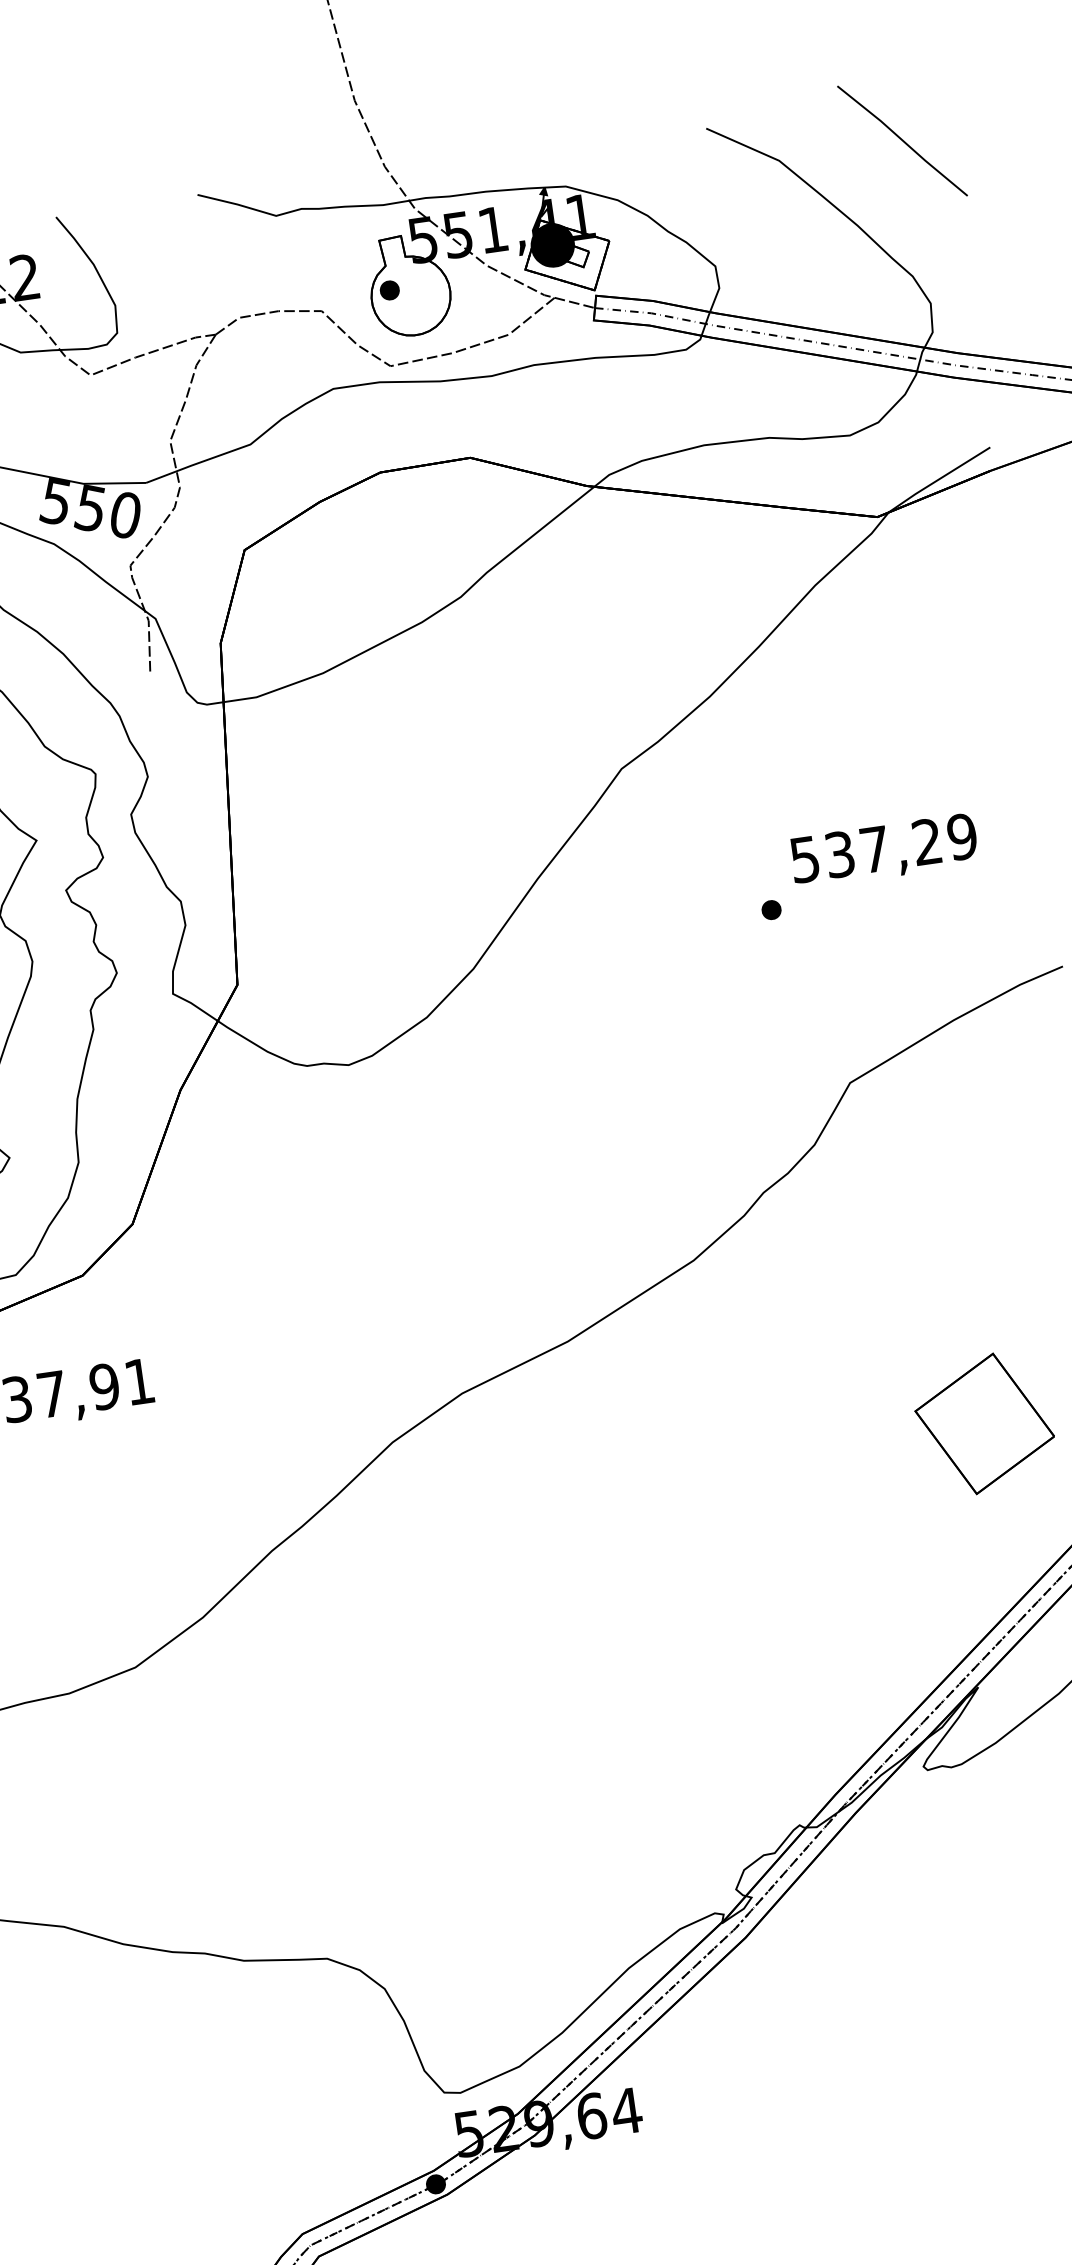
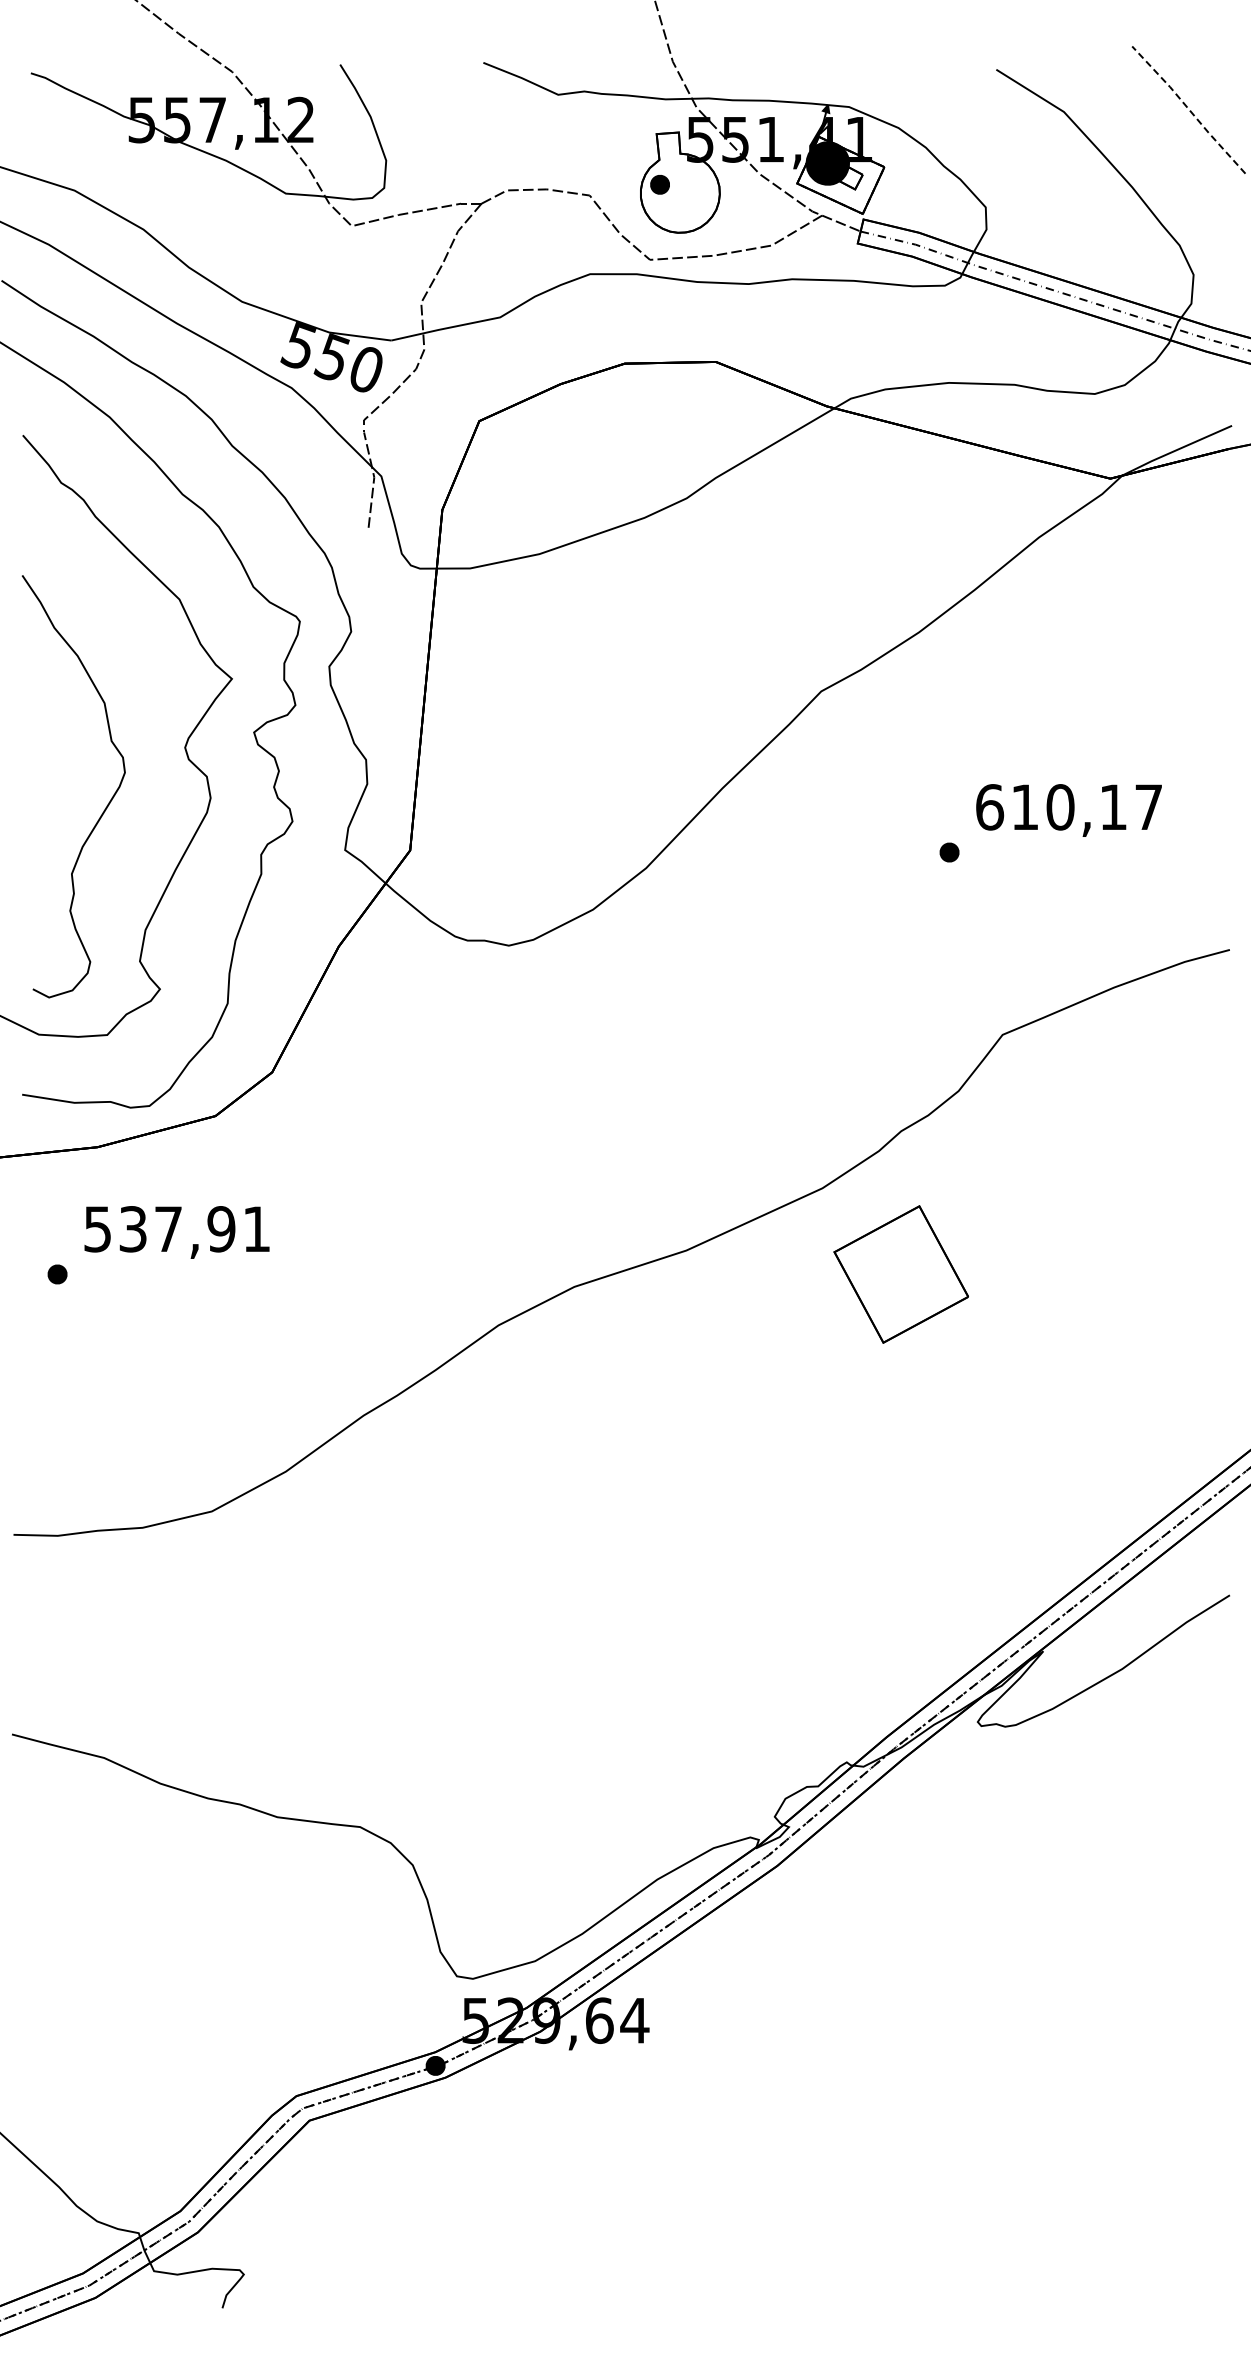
line: (903, 140) -> (1189, 109), solid -> dashed
text: (883, 848) -> (1069, 807), 537,29 -> 610,17
part: (983, 1424) -> (900, 1274), moved

